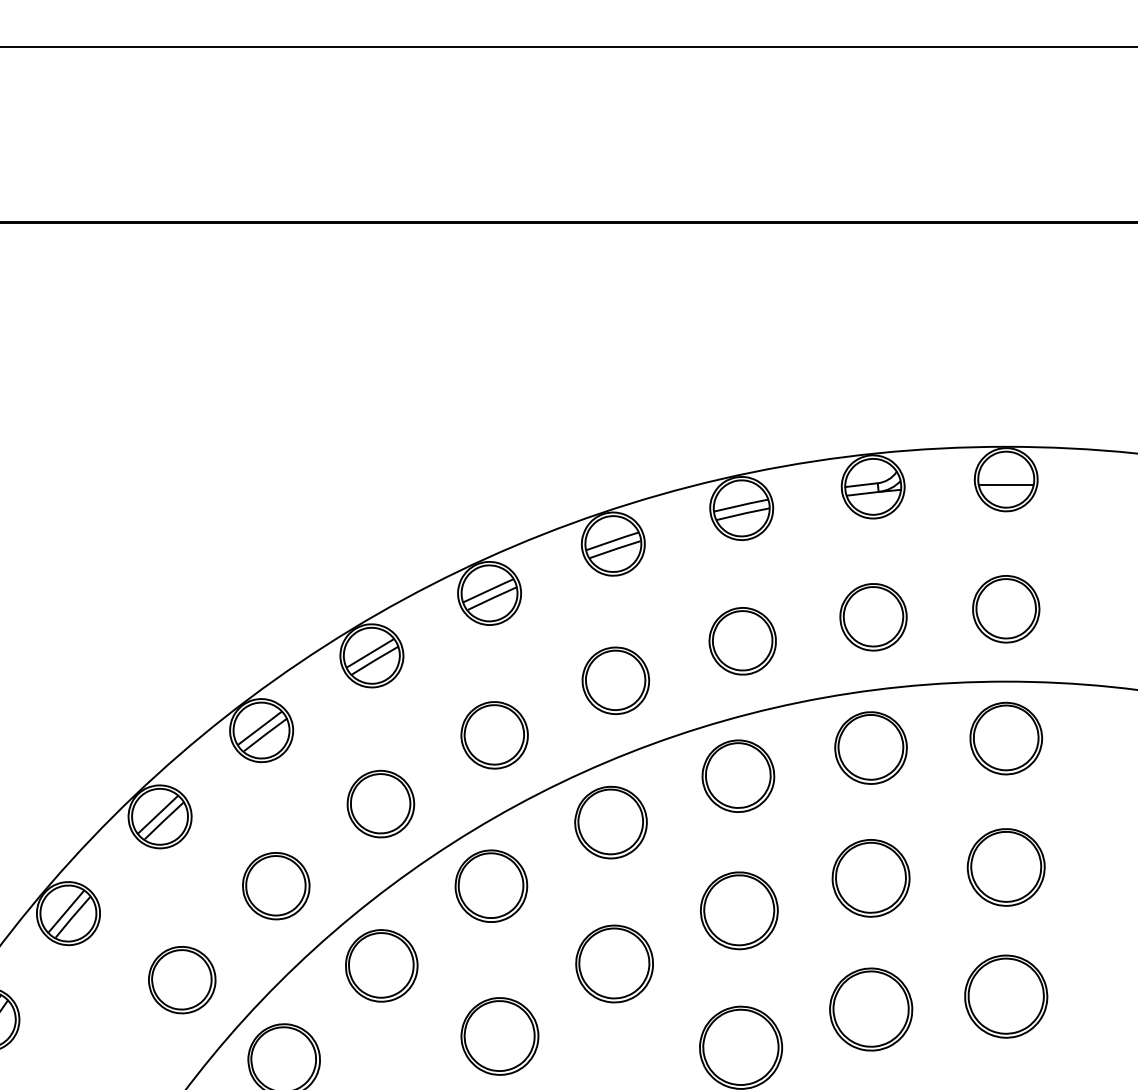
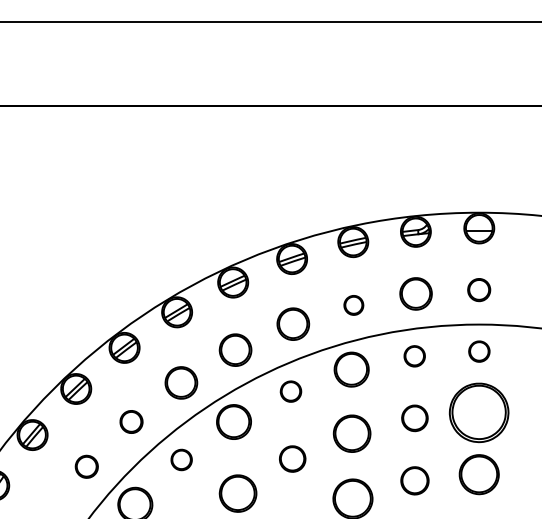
part: (1004, 607) -> (478, 289), size x0.7
part: (742, 641) -> (353, 305), size x0.6
part: (1006, 738) -> (479, 351), size x0.6
part: (870, 748) -> (414, 356), size x0.6
part: (609, 822) -> (290, 391), size x0.6
part: (1006, 868) -> (479, 413), size x1.6
part: (870, 878) -> (414, 418), size x0.7
part: (276, 885) -> (131, 421), size x0.7
part: (614, 962) -> (292, 458), size x0.7
part: (381, 964) -> (181, 459), size x0.6
part: (181, 979) -> (86, 466), size x0.7
part: (870, 1008) -> (414, 480), size x0.7

